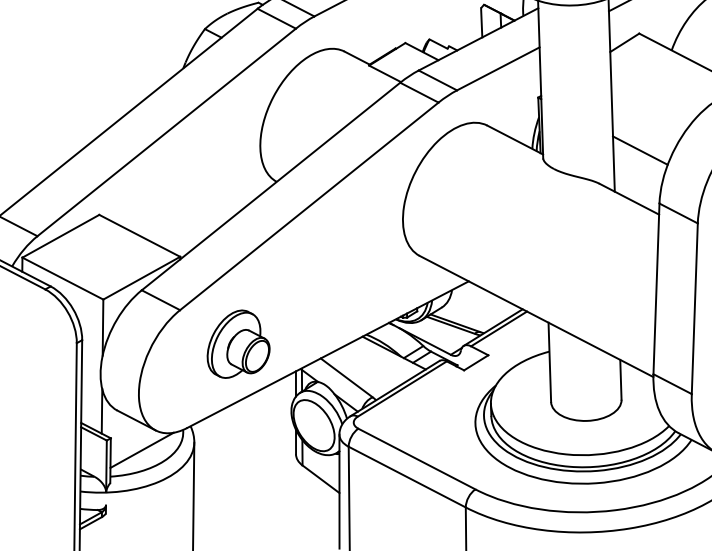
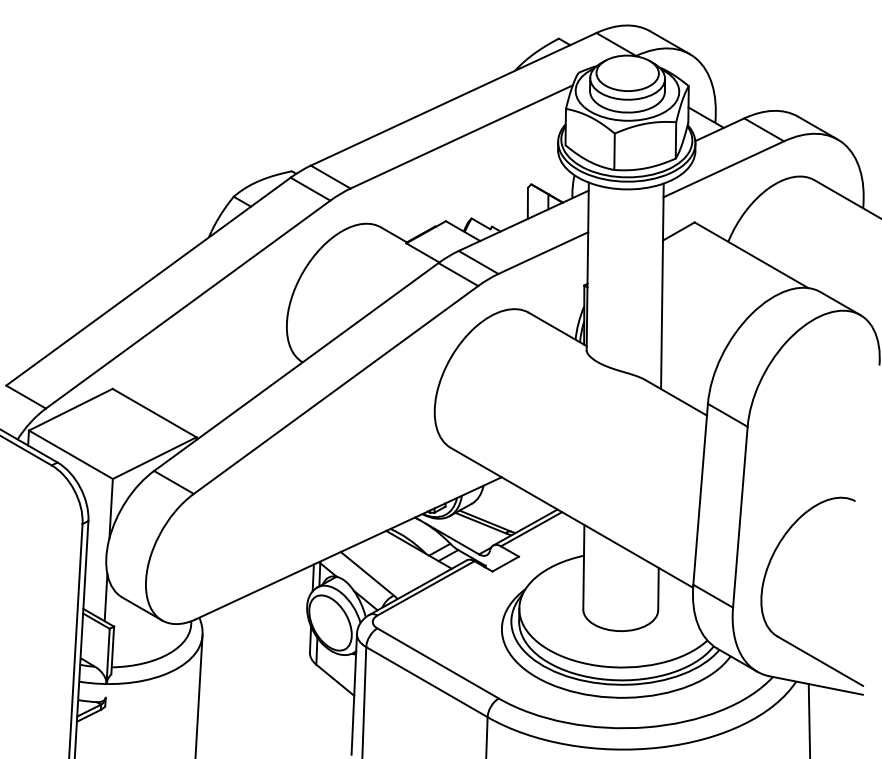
line: (639, 150) -> (689, 346), removed
part: (237, 343) -> (253, 532), removed
line: (141, 449) -> (146, 640), removed

